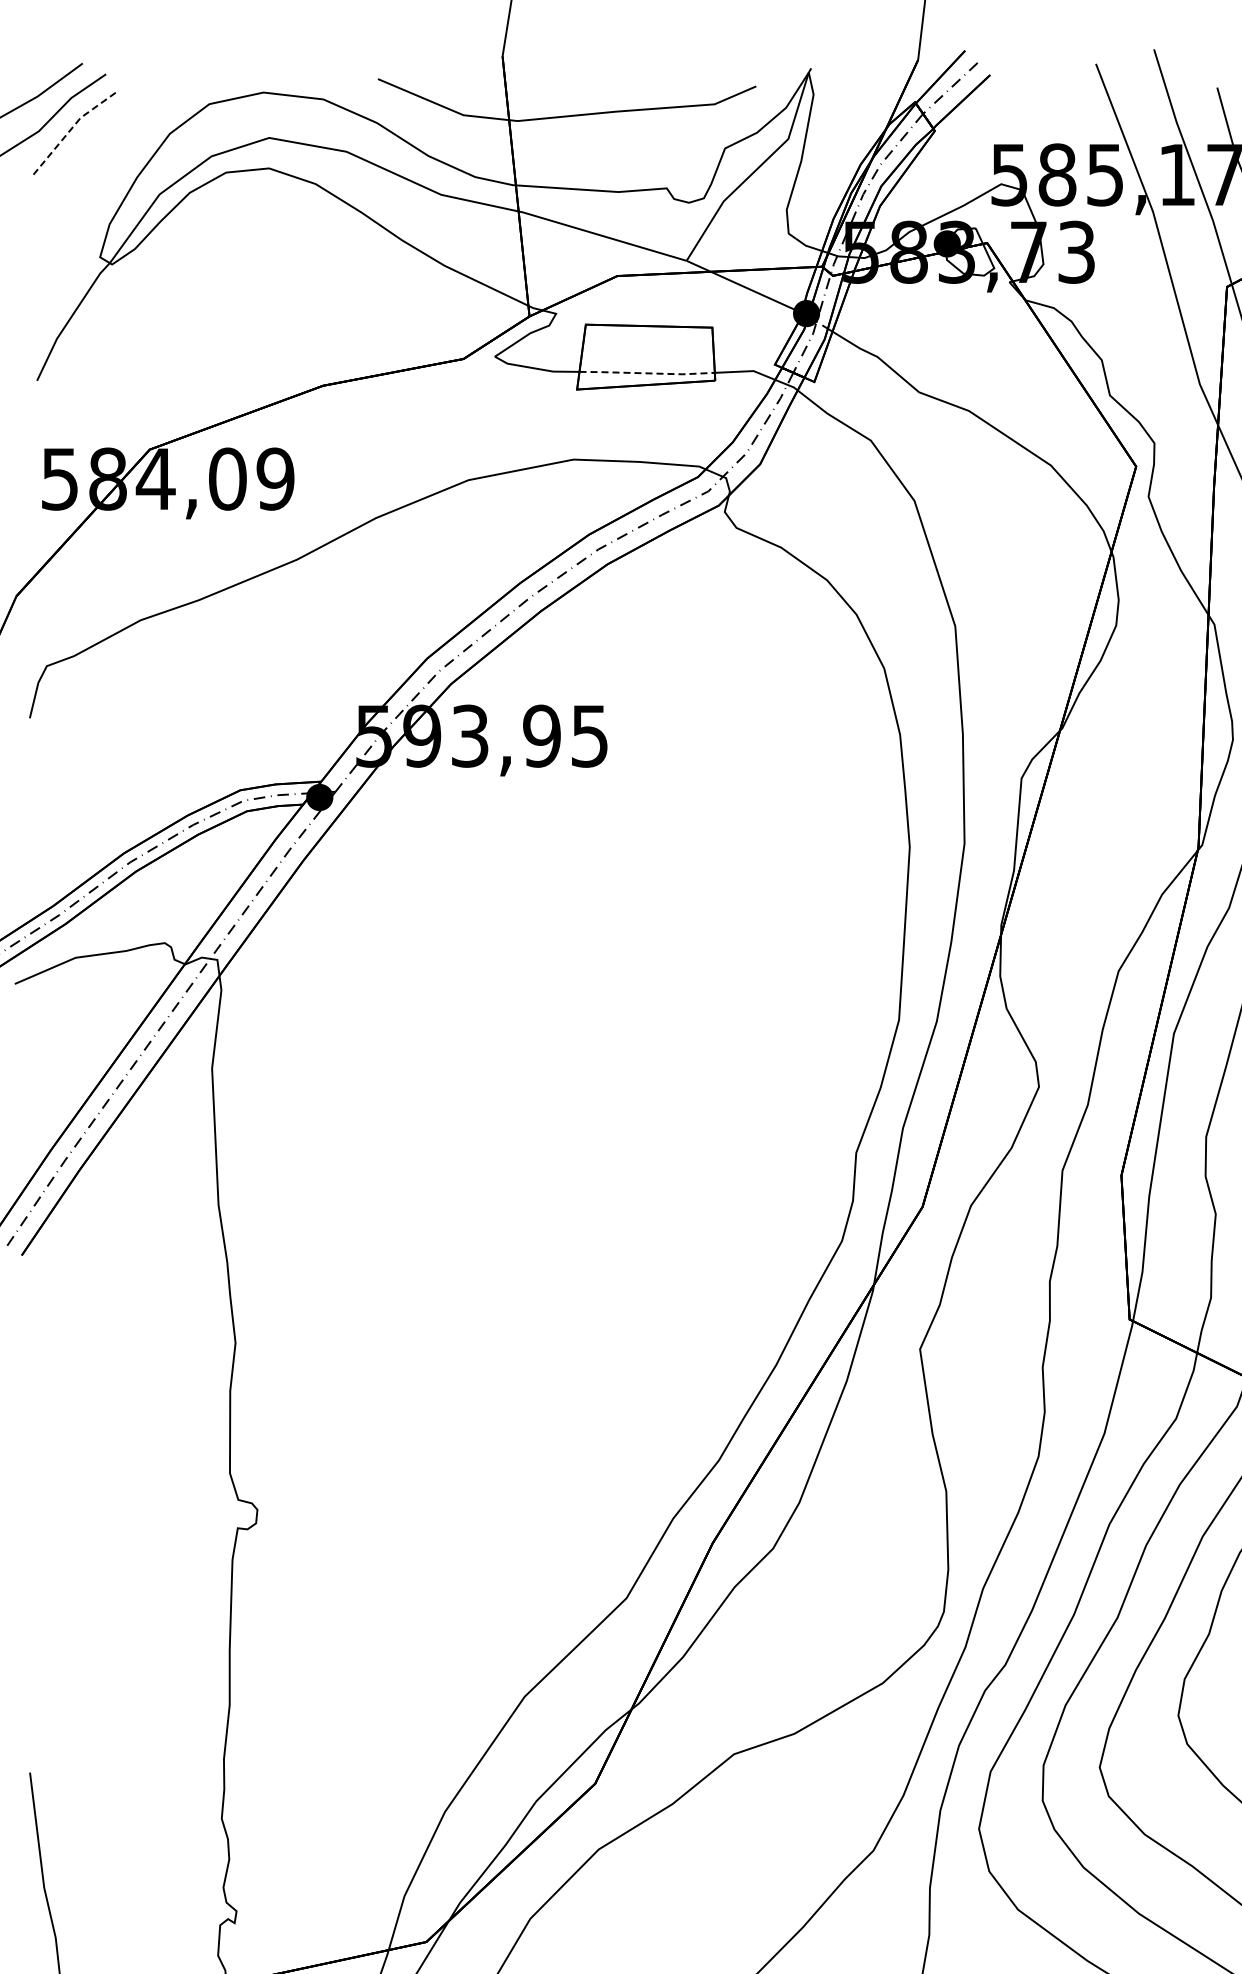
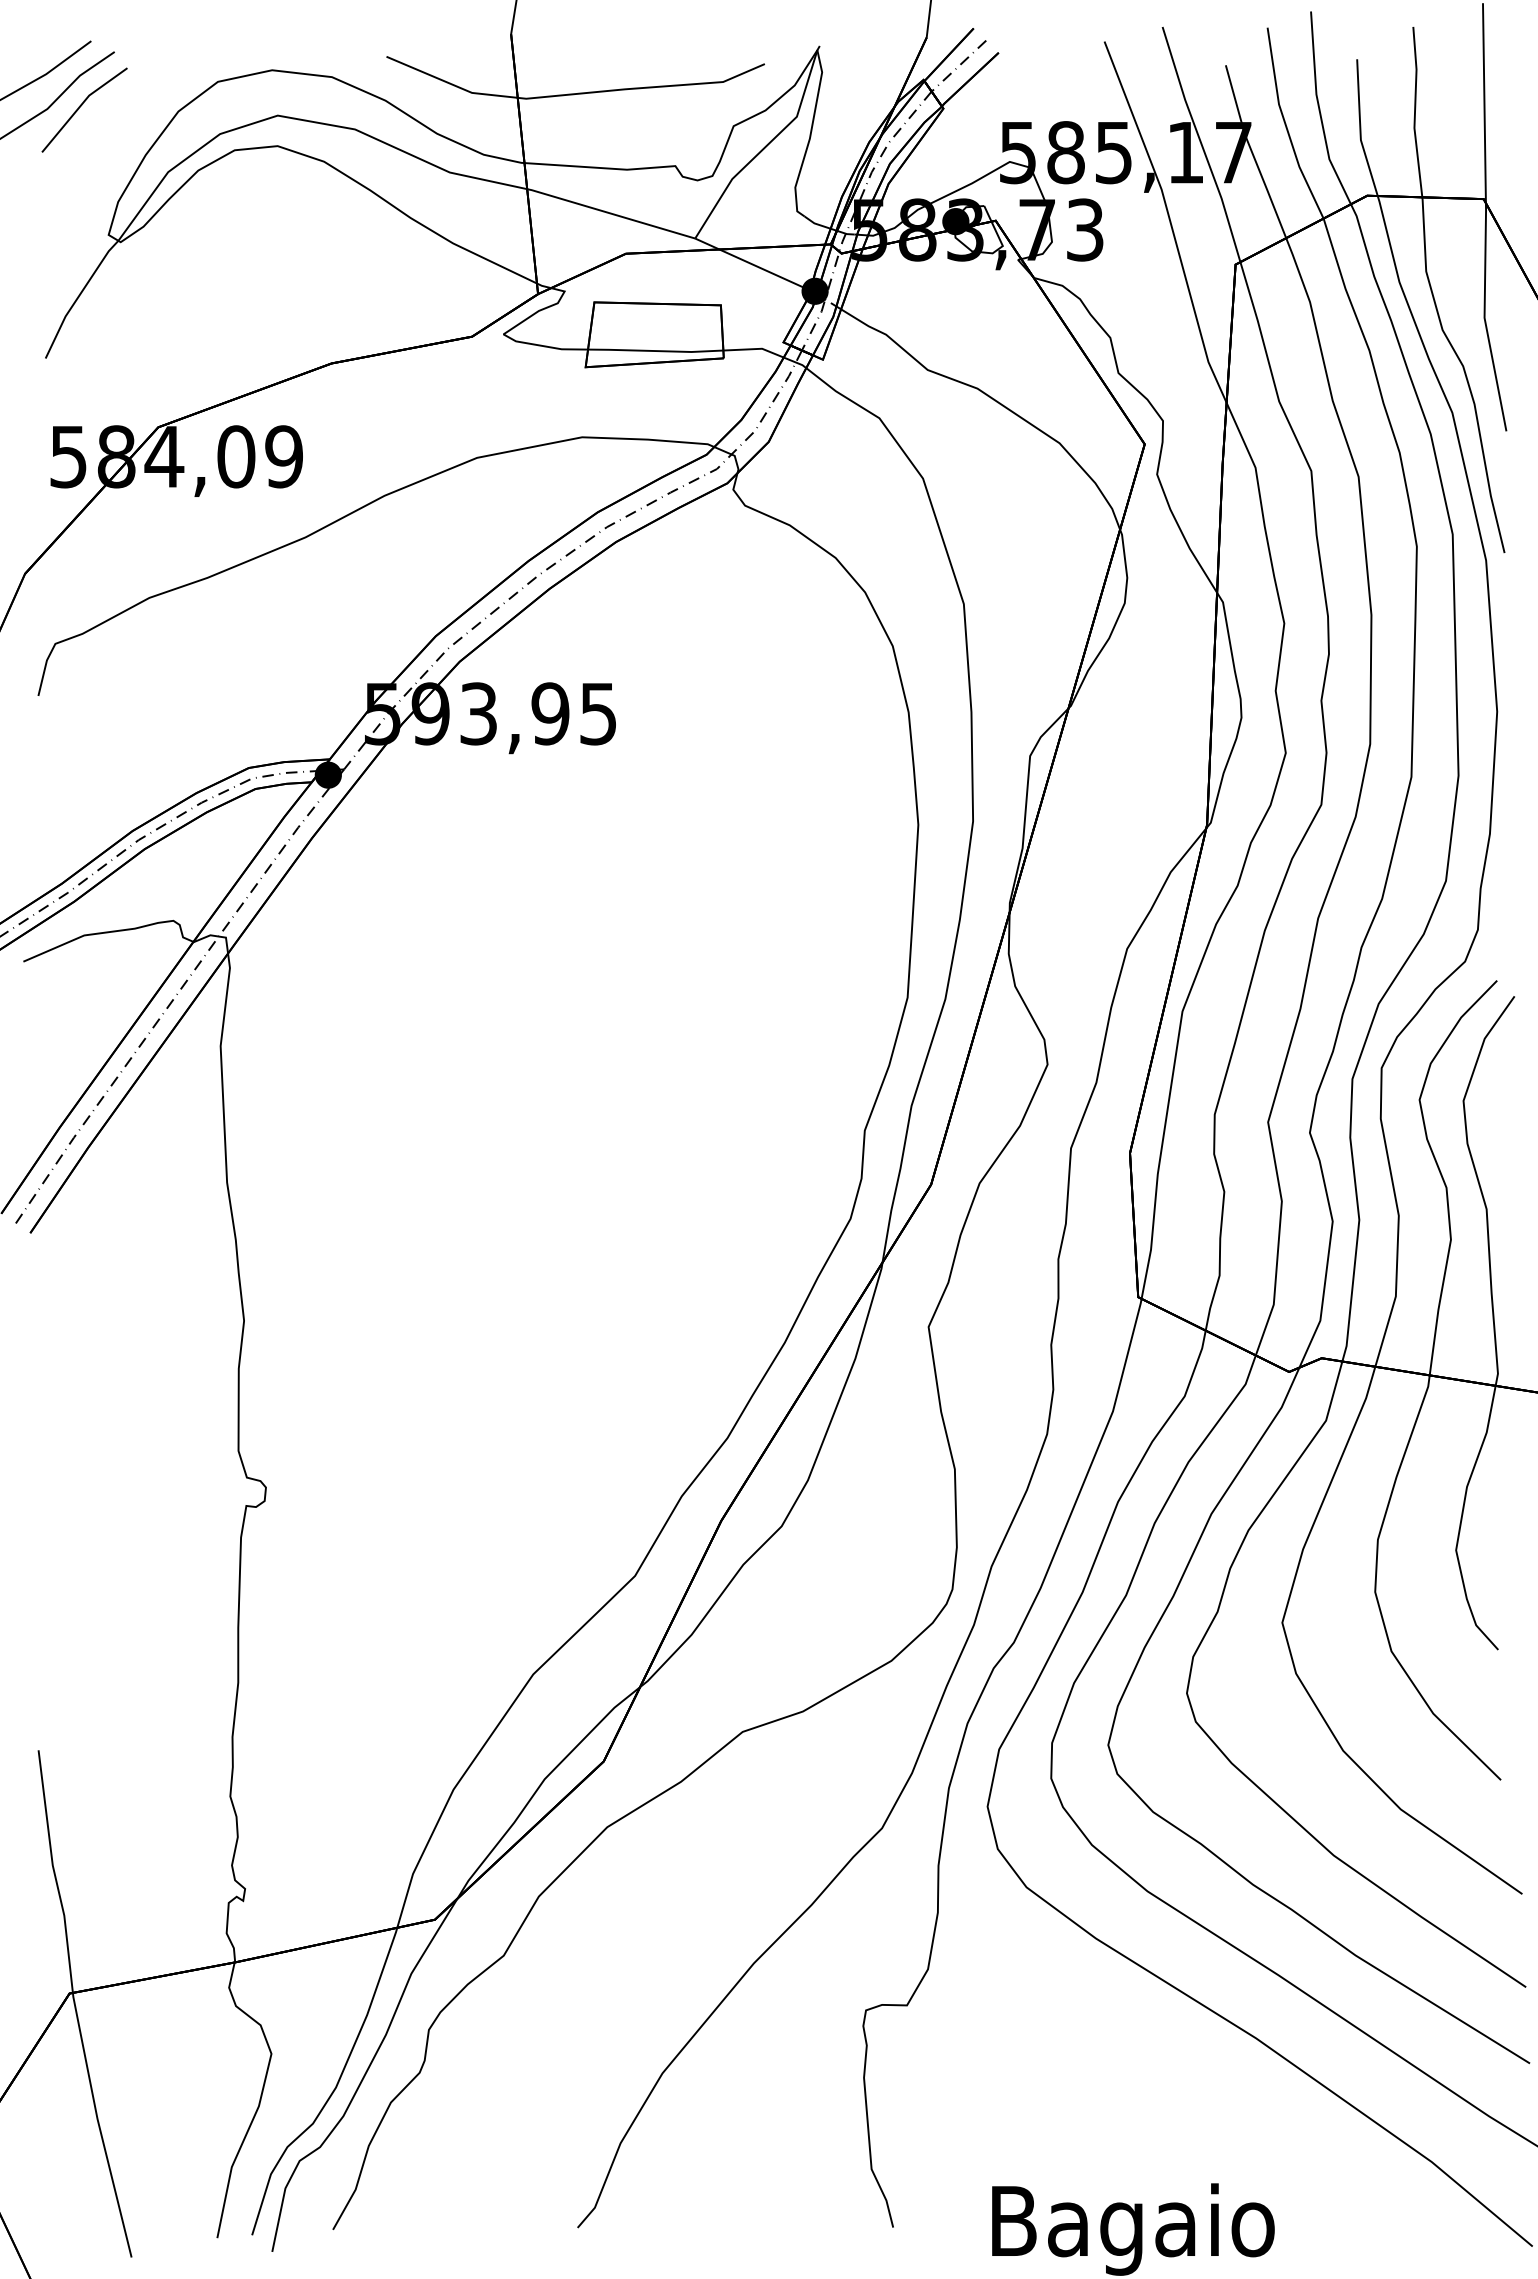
line: (71, 127) -> (80, 105), dashed -> solid
line: (646, 373) -> (655, 351), dashed -> solid

